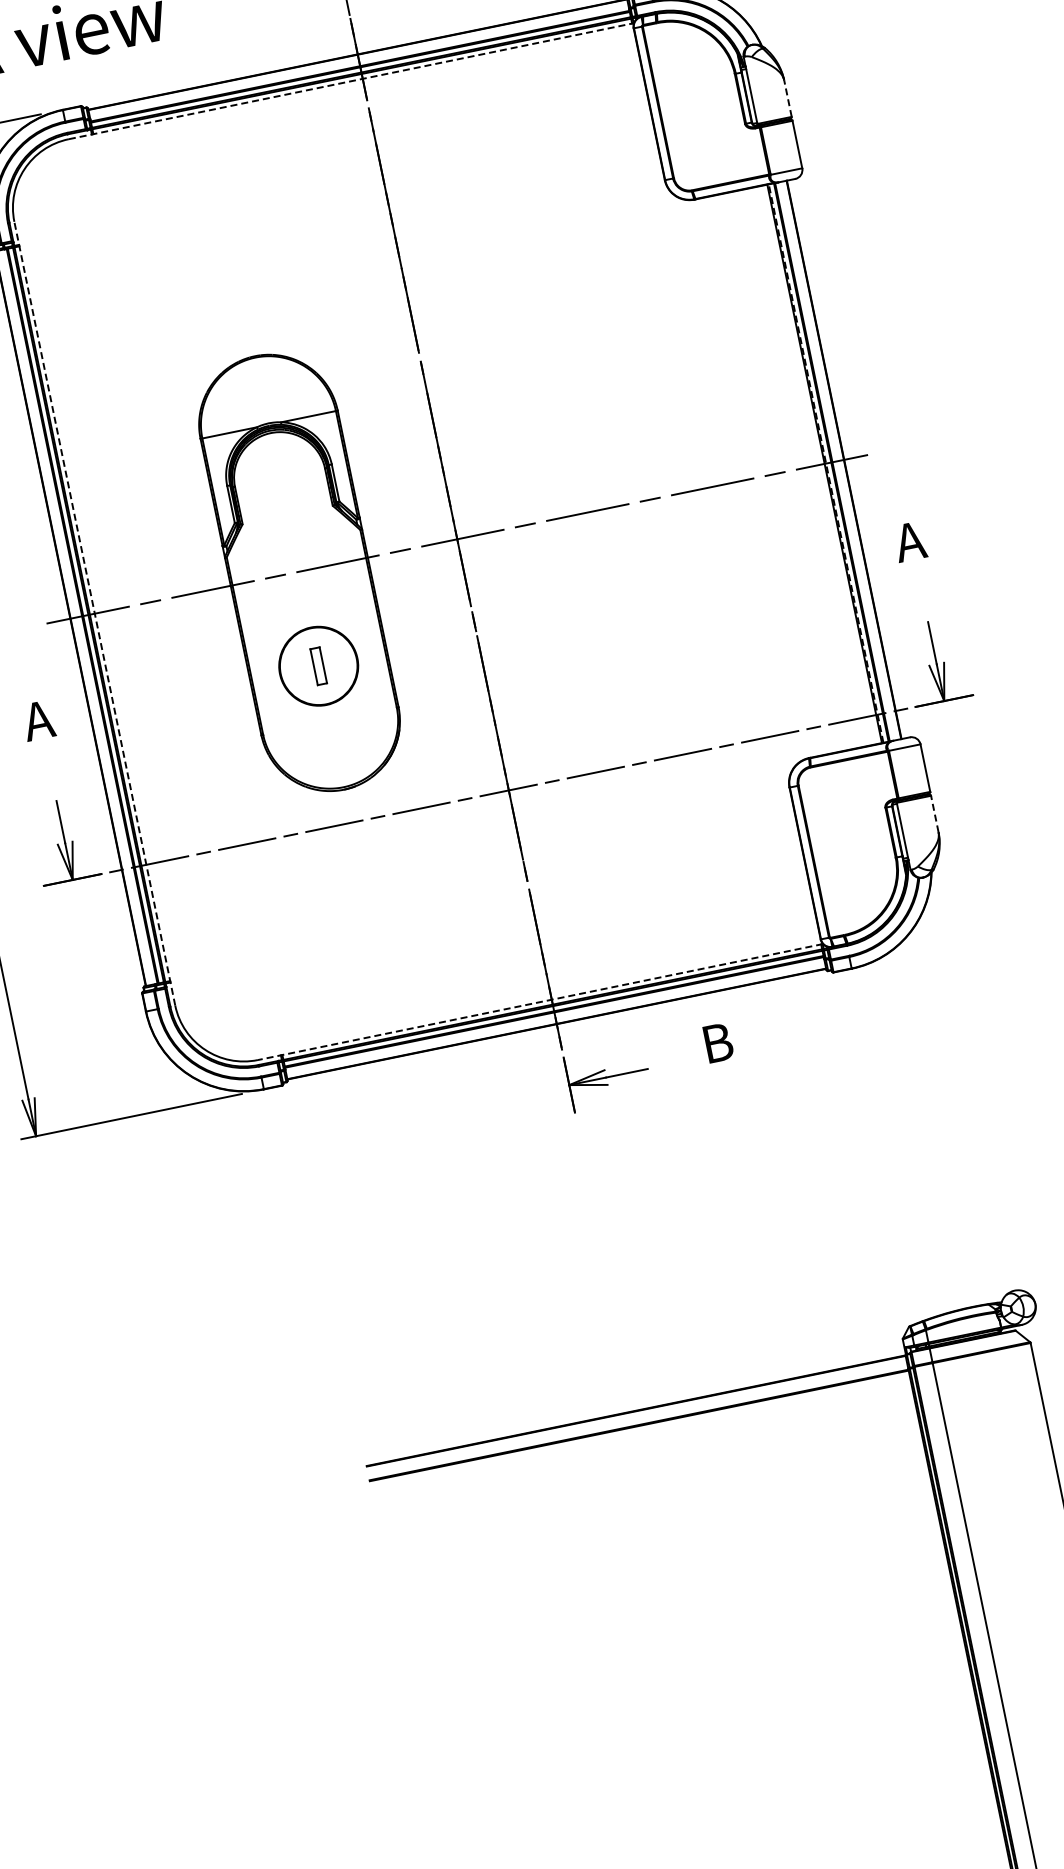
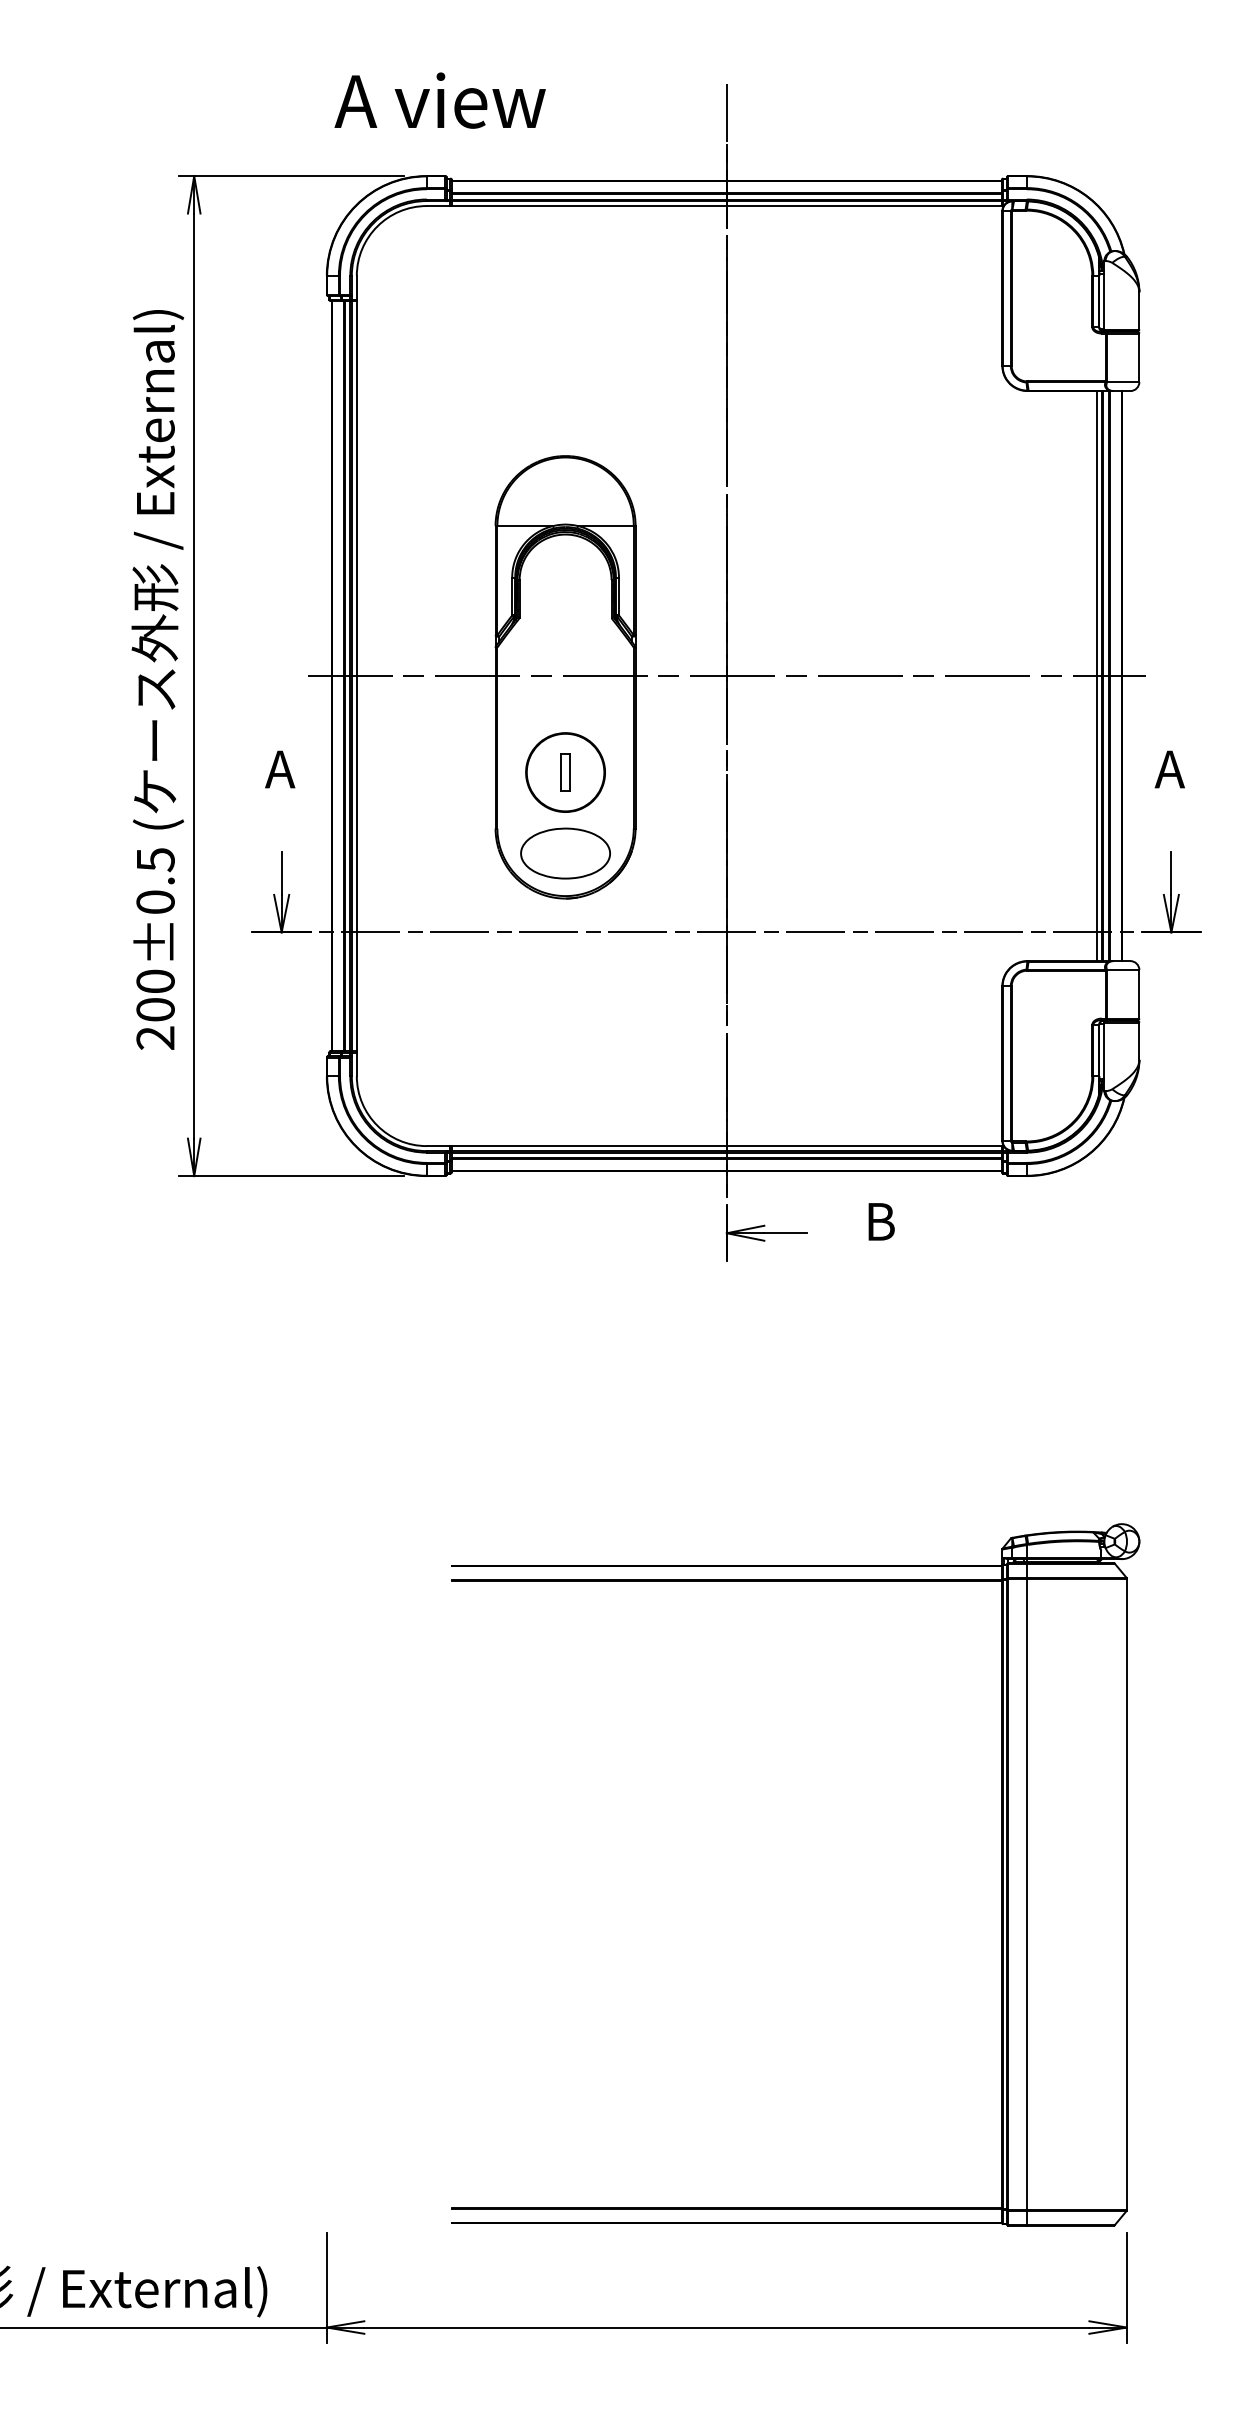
line: (351, 81) -> (715, 206), dashed -> solid
line: (788, 98) -> (1139, 310), dashed -> solid
line: (826, 463) -> (1103, 675), dashed -> solid
line: (819, 465) -> (1096, 676), added
line: (94, 613) -> (356, 675), dashed -> solid
part: (334, 745) -> (565, 853), added
line: (934, 814) -> (1139, 1041), dashed -> solid
line: (539, 1002) -> (714, 1146), dashed -> solid

